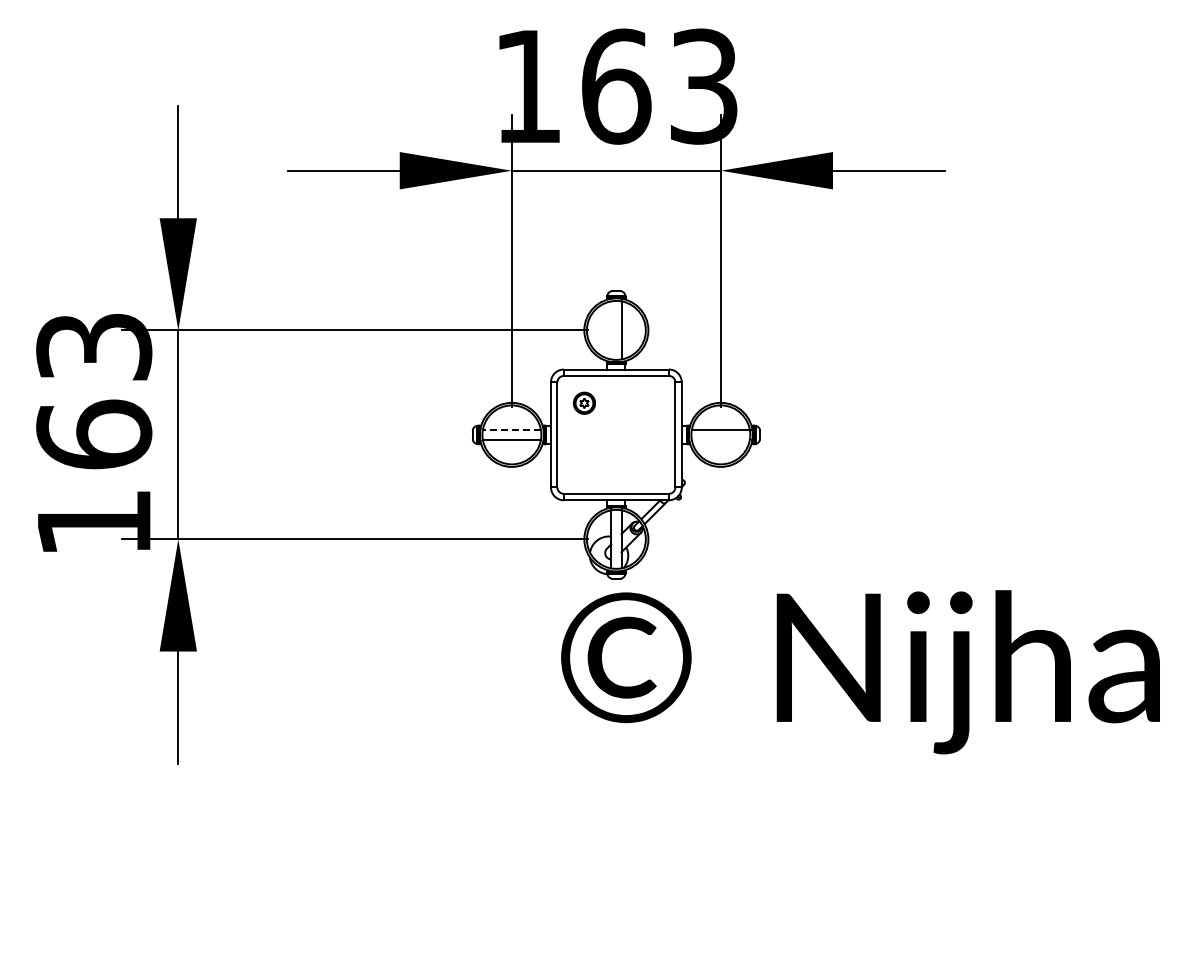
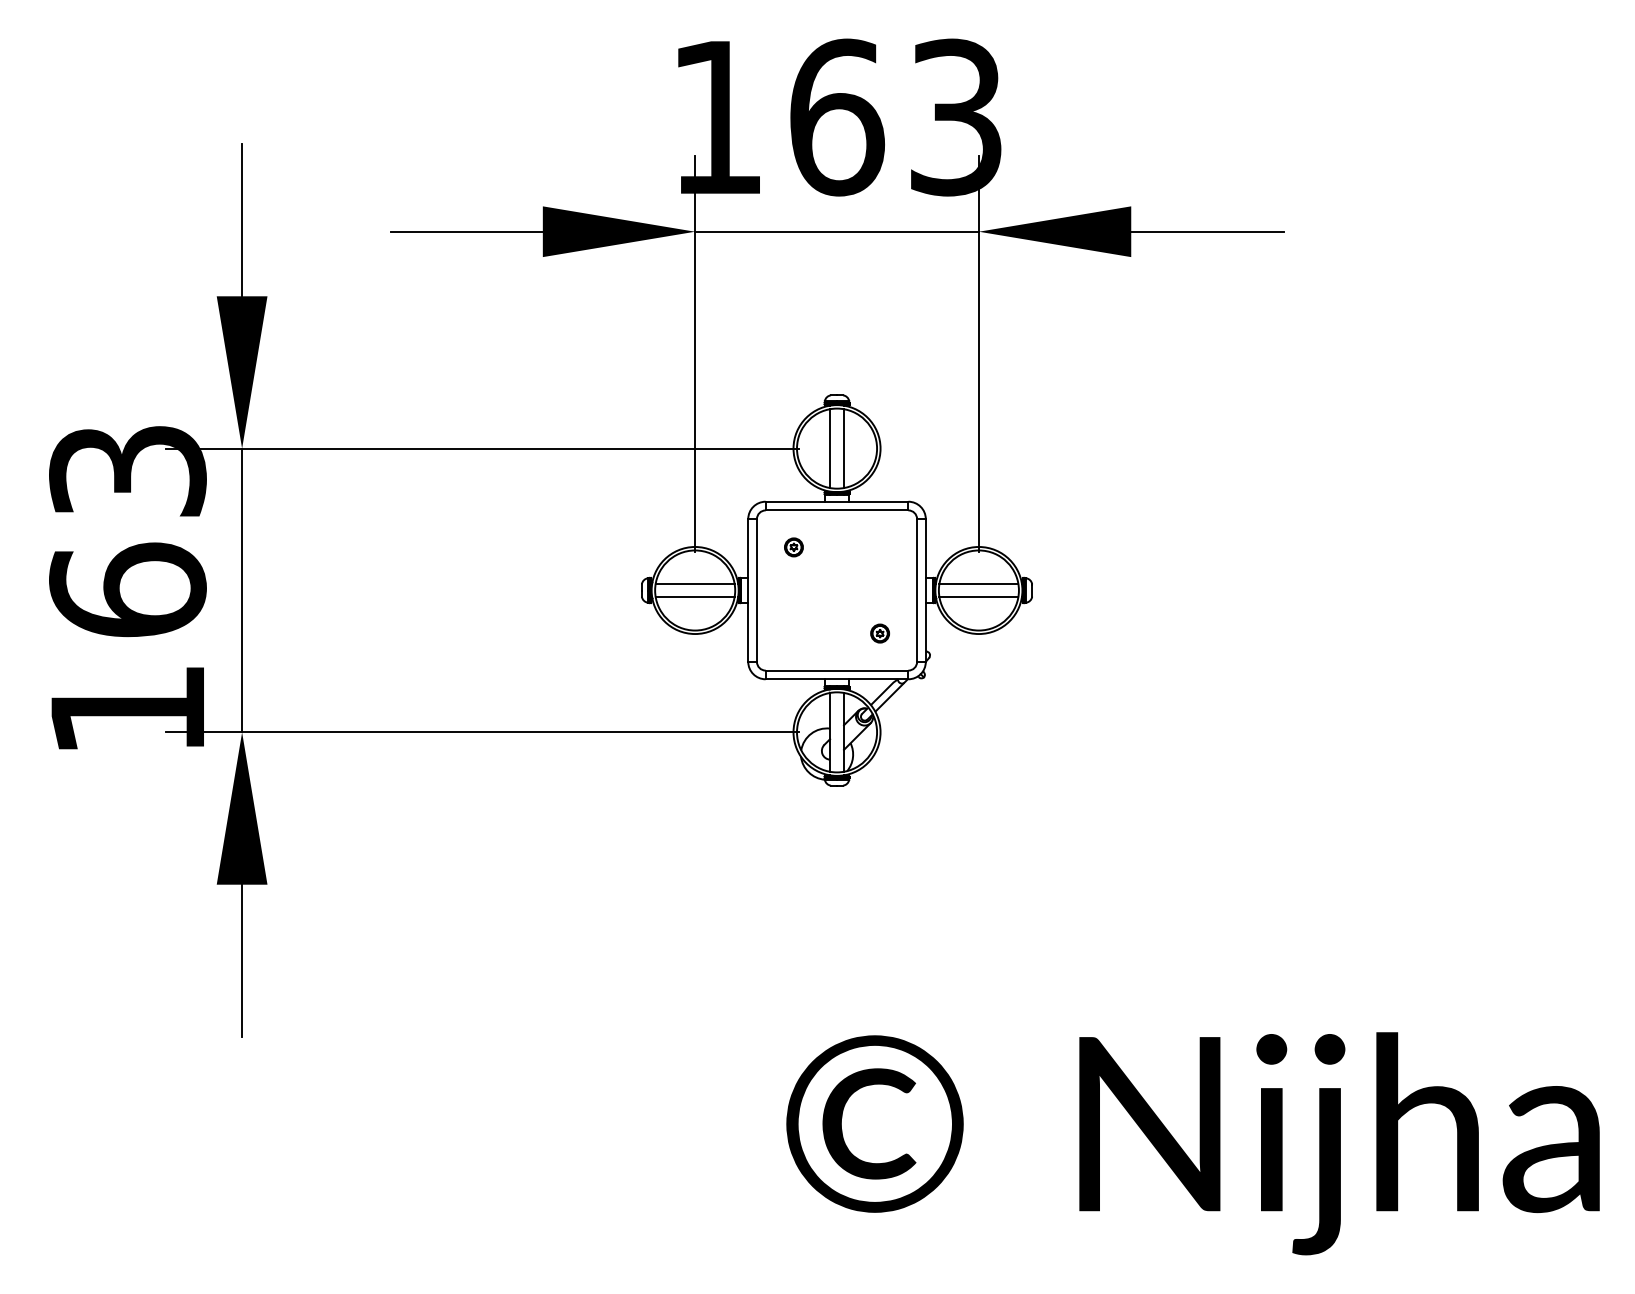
line: (611, 330) -> (830, 448), added
part: (584, 402) -> (793, 546), size x0.62
line: (511, 429) -> (694, 583), dashed -> solid
line: (720, 440) -> (978, 598), added
part: (647, 466) -> (879, 633), added
text: (860, 672) -> (1193, 1144), moved

